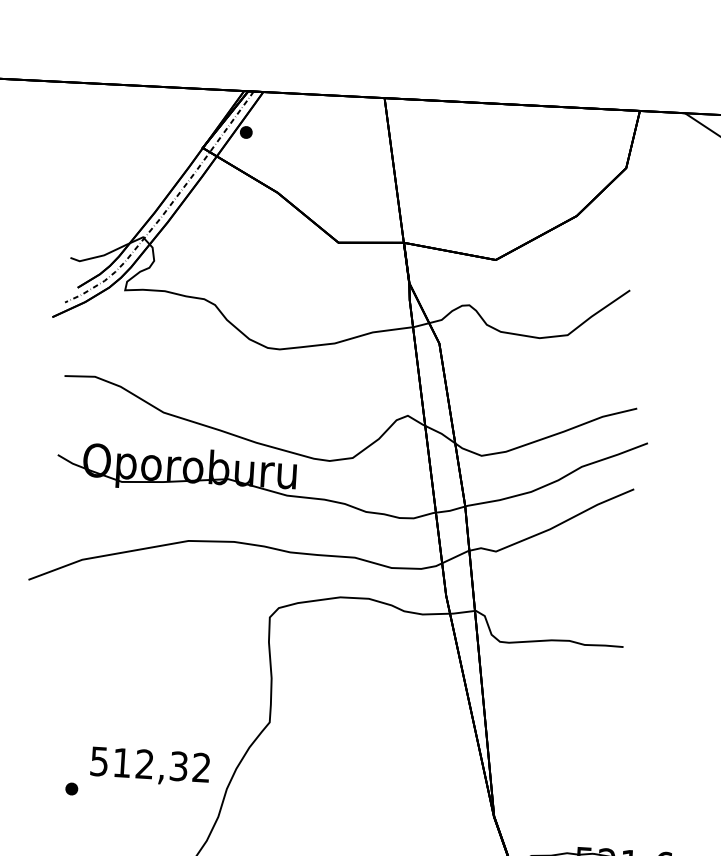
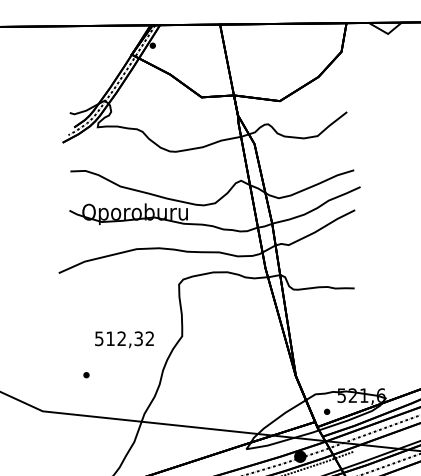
text: (150, 766) -> (124, 339), moved

